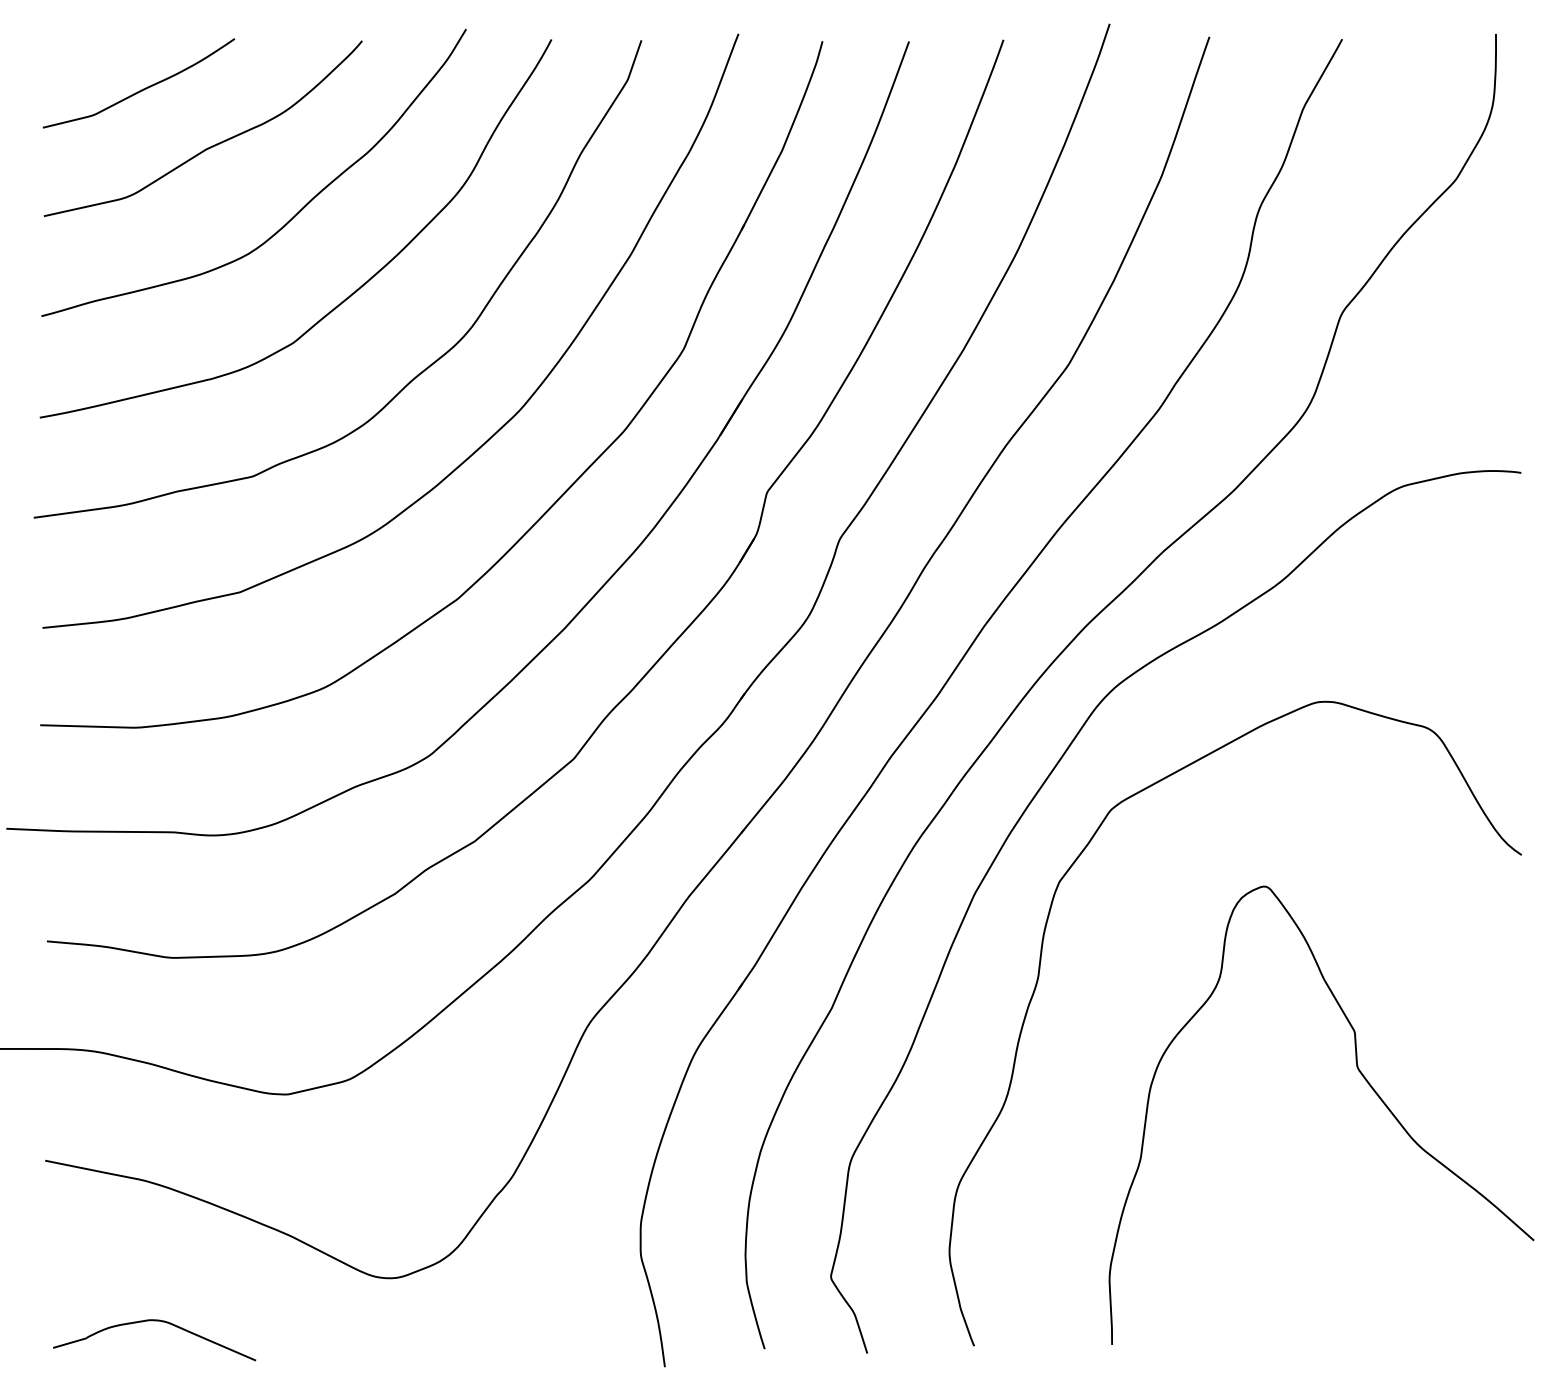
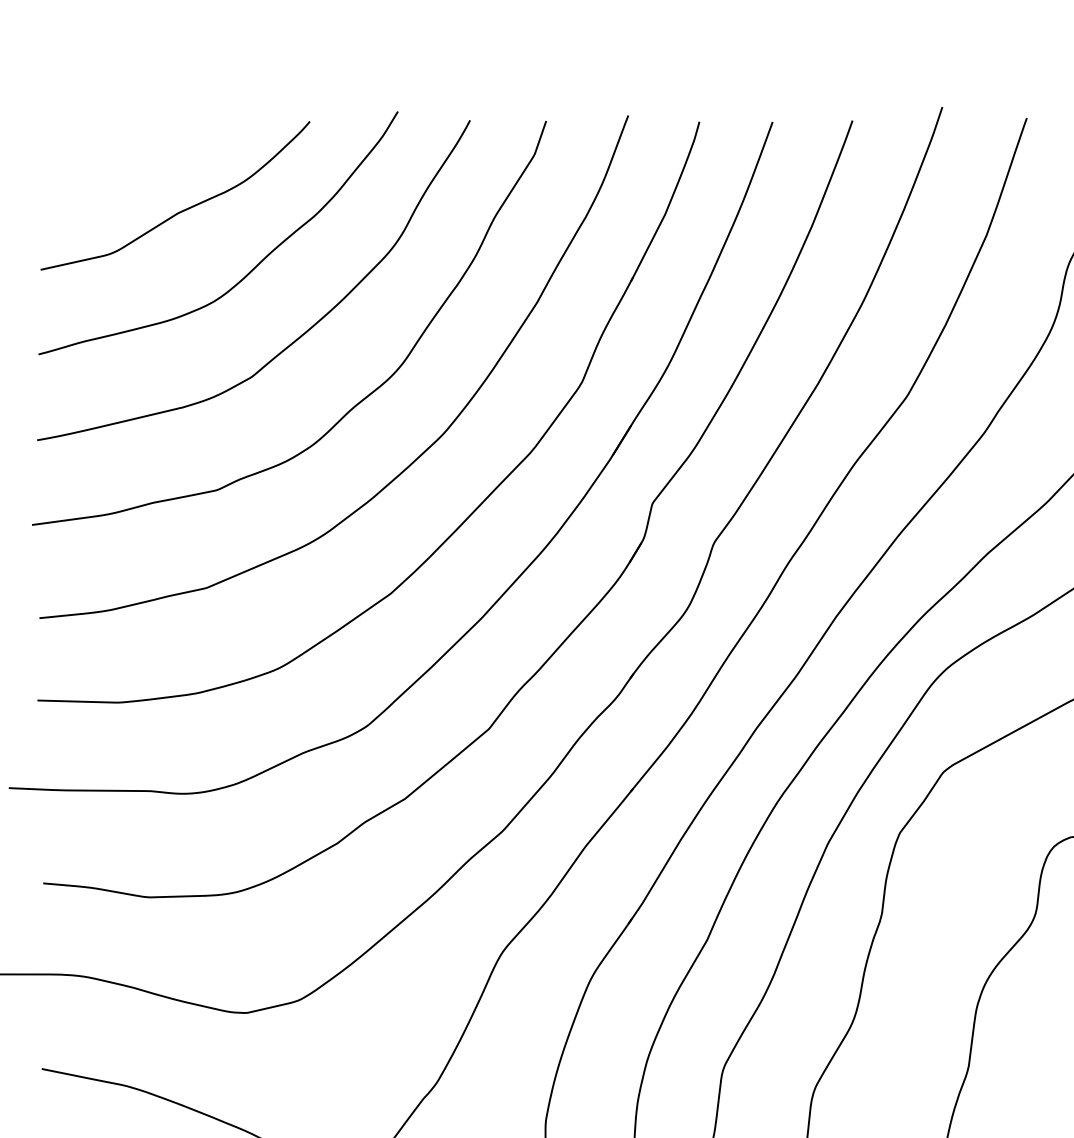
curve: (141, 89) -> (123, 162), removed

